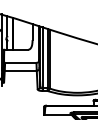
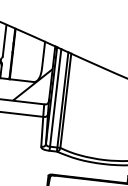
hatch: (27, 51) -> (31, 84), added

